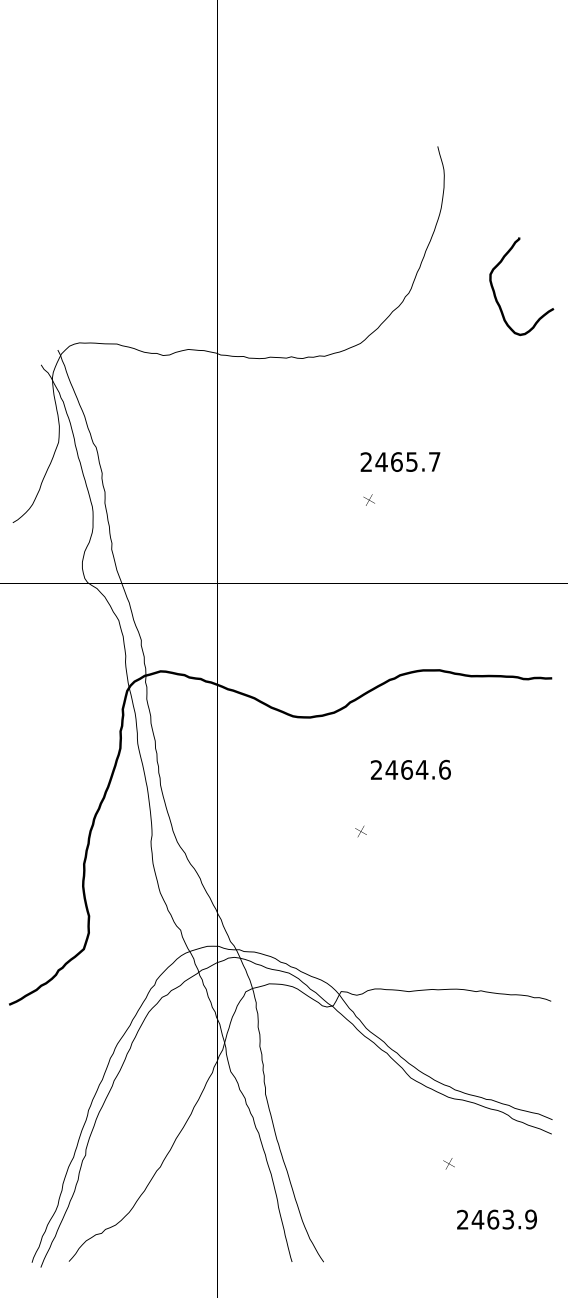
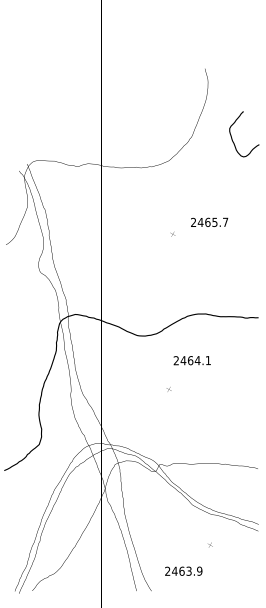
text: (400, 460) -> (209, 221), moved
text: (445, 769) -> (208, 360), 2464.6 -> 2464.1
text: (496, 1217) -> (183, 570), moved

